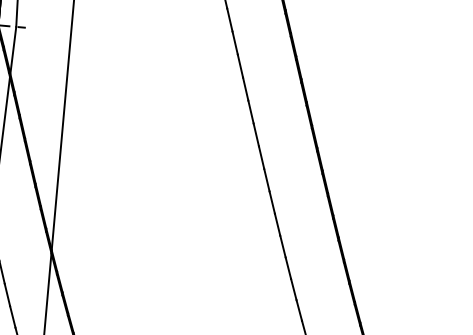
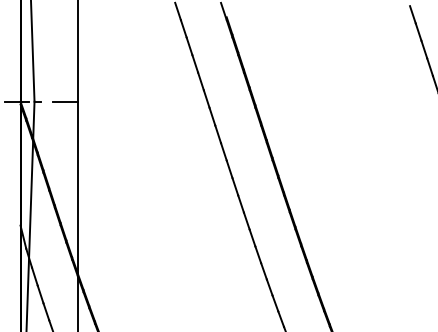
line: (55, 30) -> (65, 101), added

